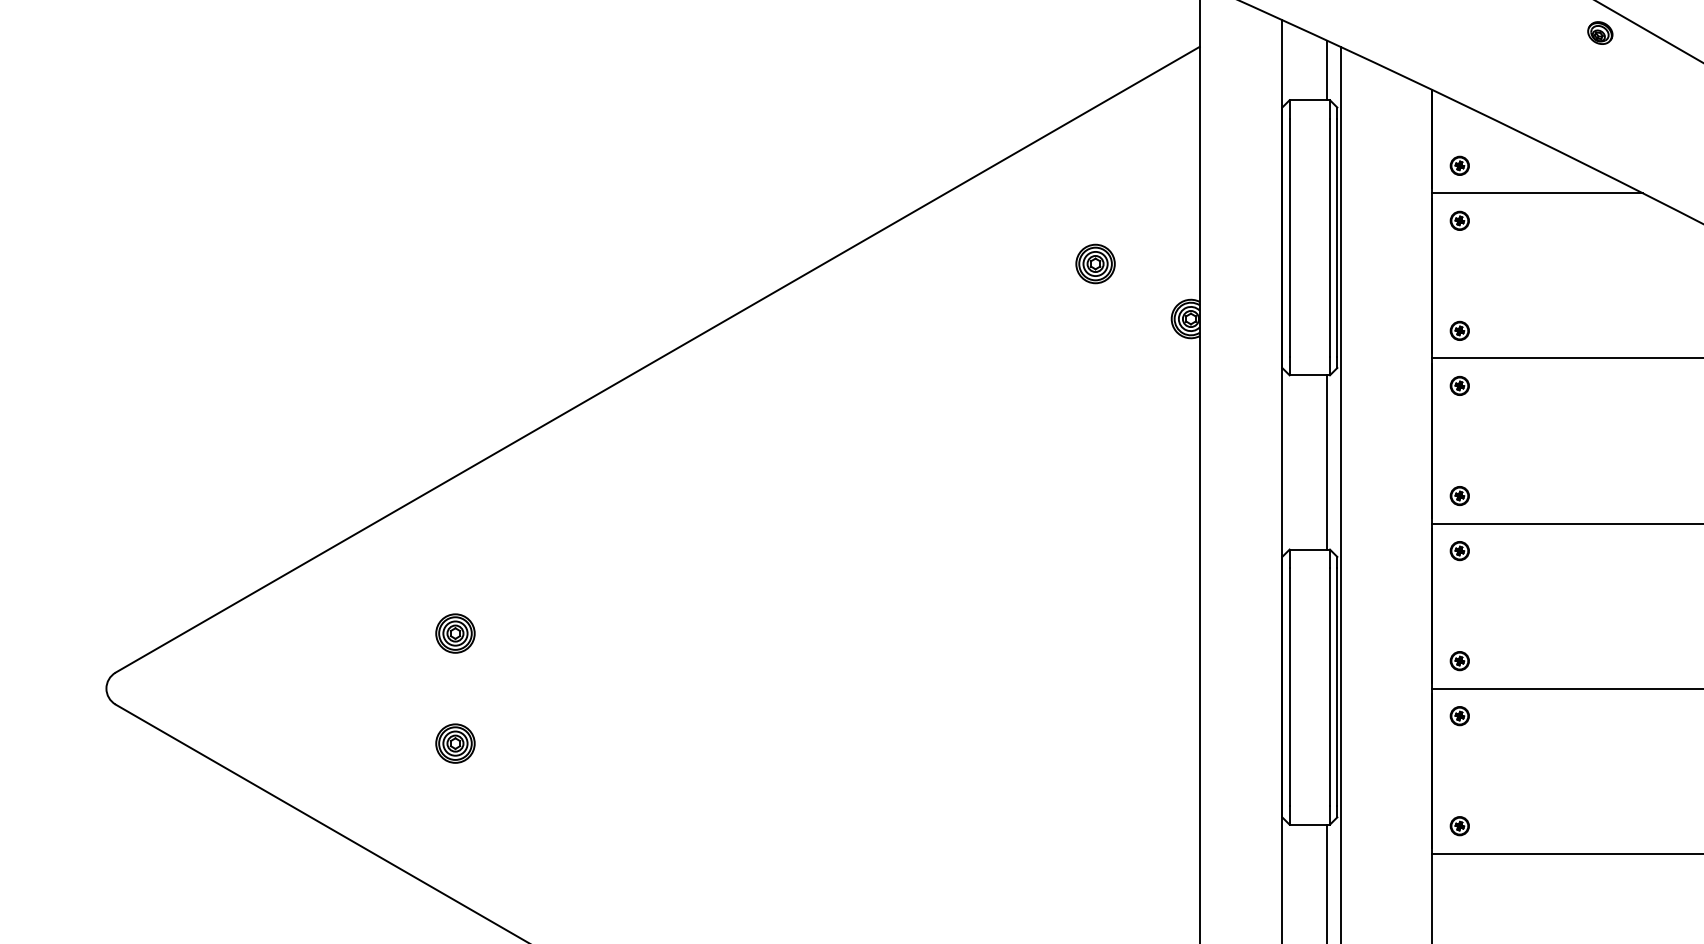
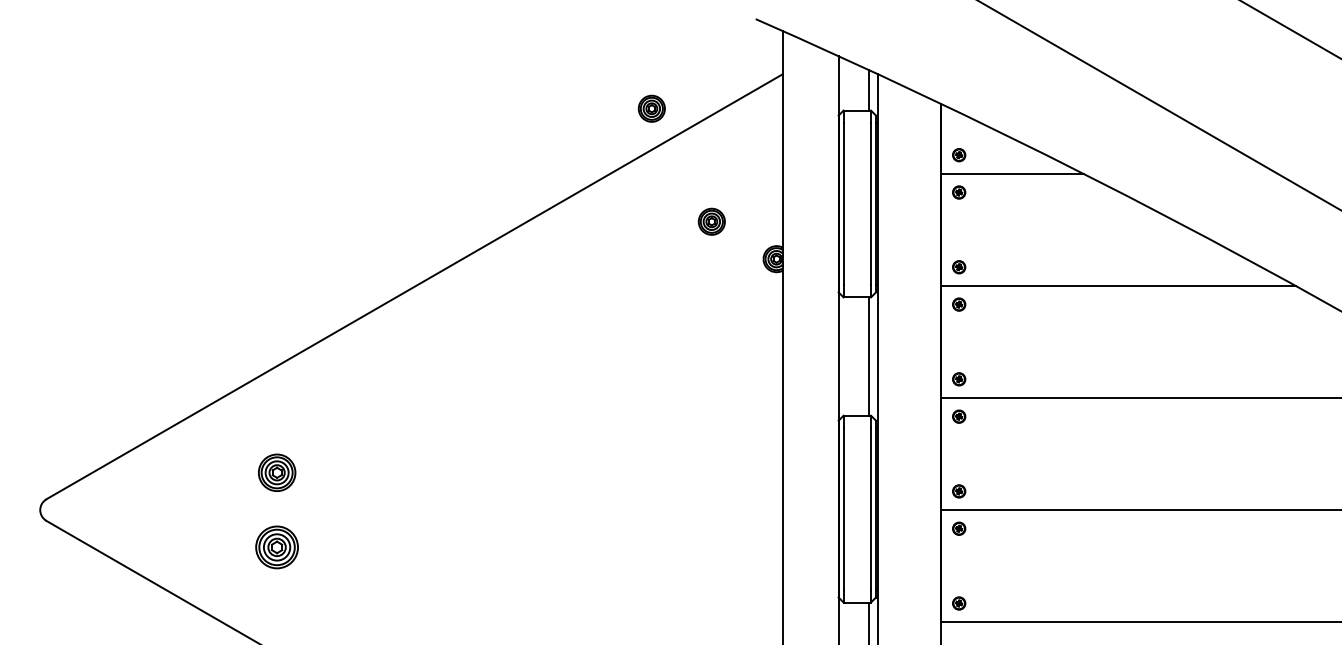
part: (1600, 32) -> (1054, 64), removed
part: (1006, 97) -> (651, 108), added
part: (455, 633) -> (277, 472), size x1.4
part: (455, 743) -> (277, 547), size x1.6

